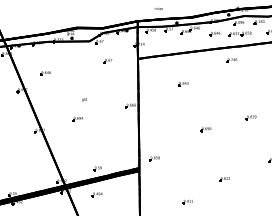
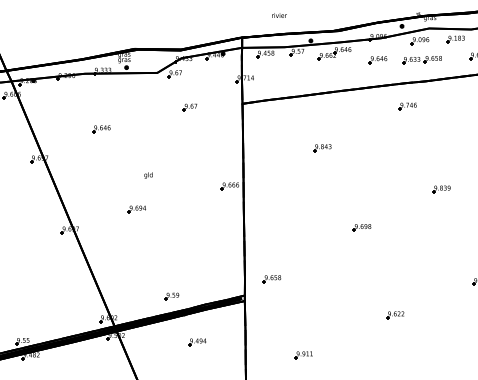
part: (45, 73) -> (101, 129), moved
part: (250, 117) -> (440, 189), moved
part: (96, 194) -> (195, 341), moved
part: (187, 202) -> (303, 356), moved

